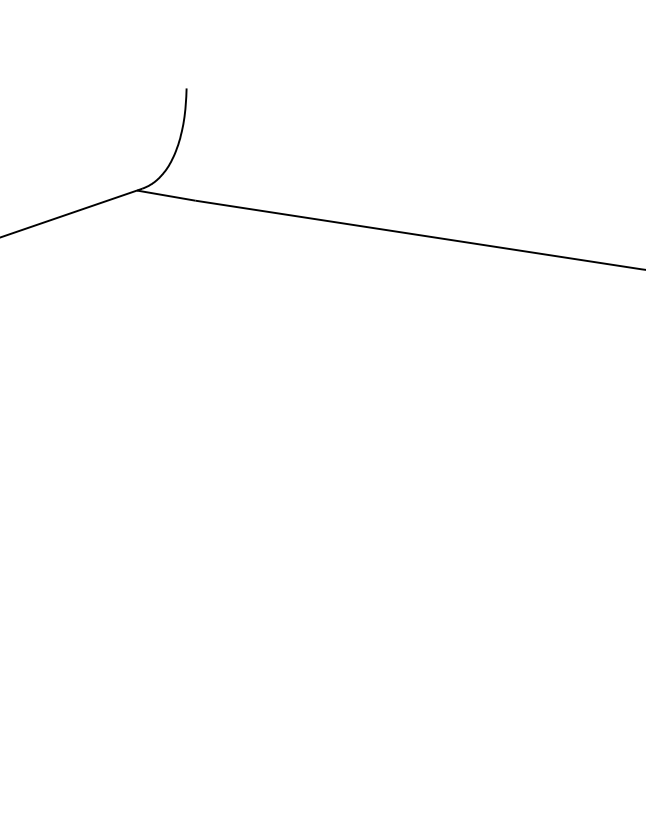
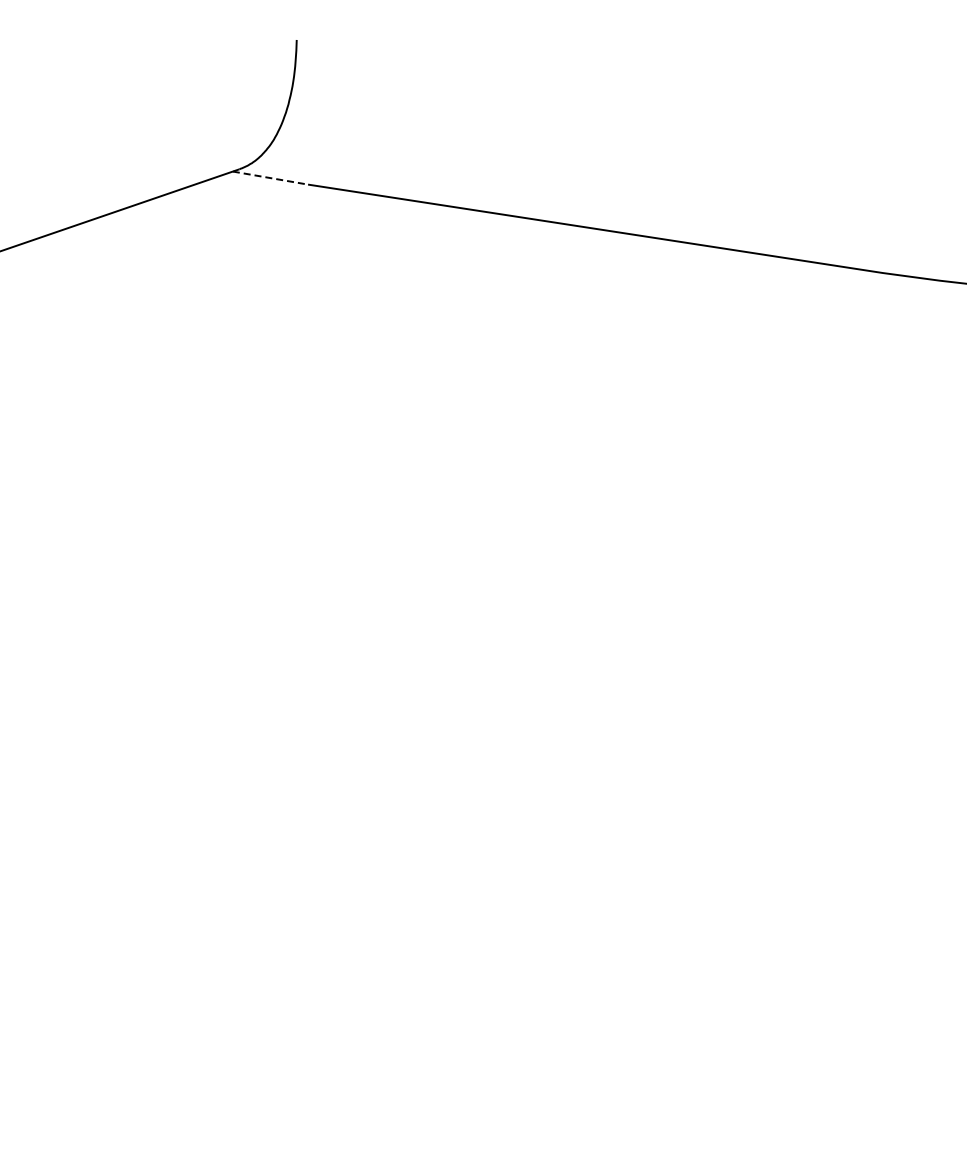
line: (166, 195) -> (270, 178), solid -> dashed

